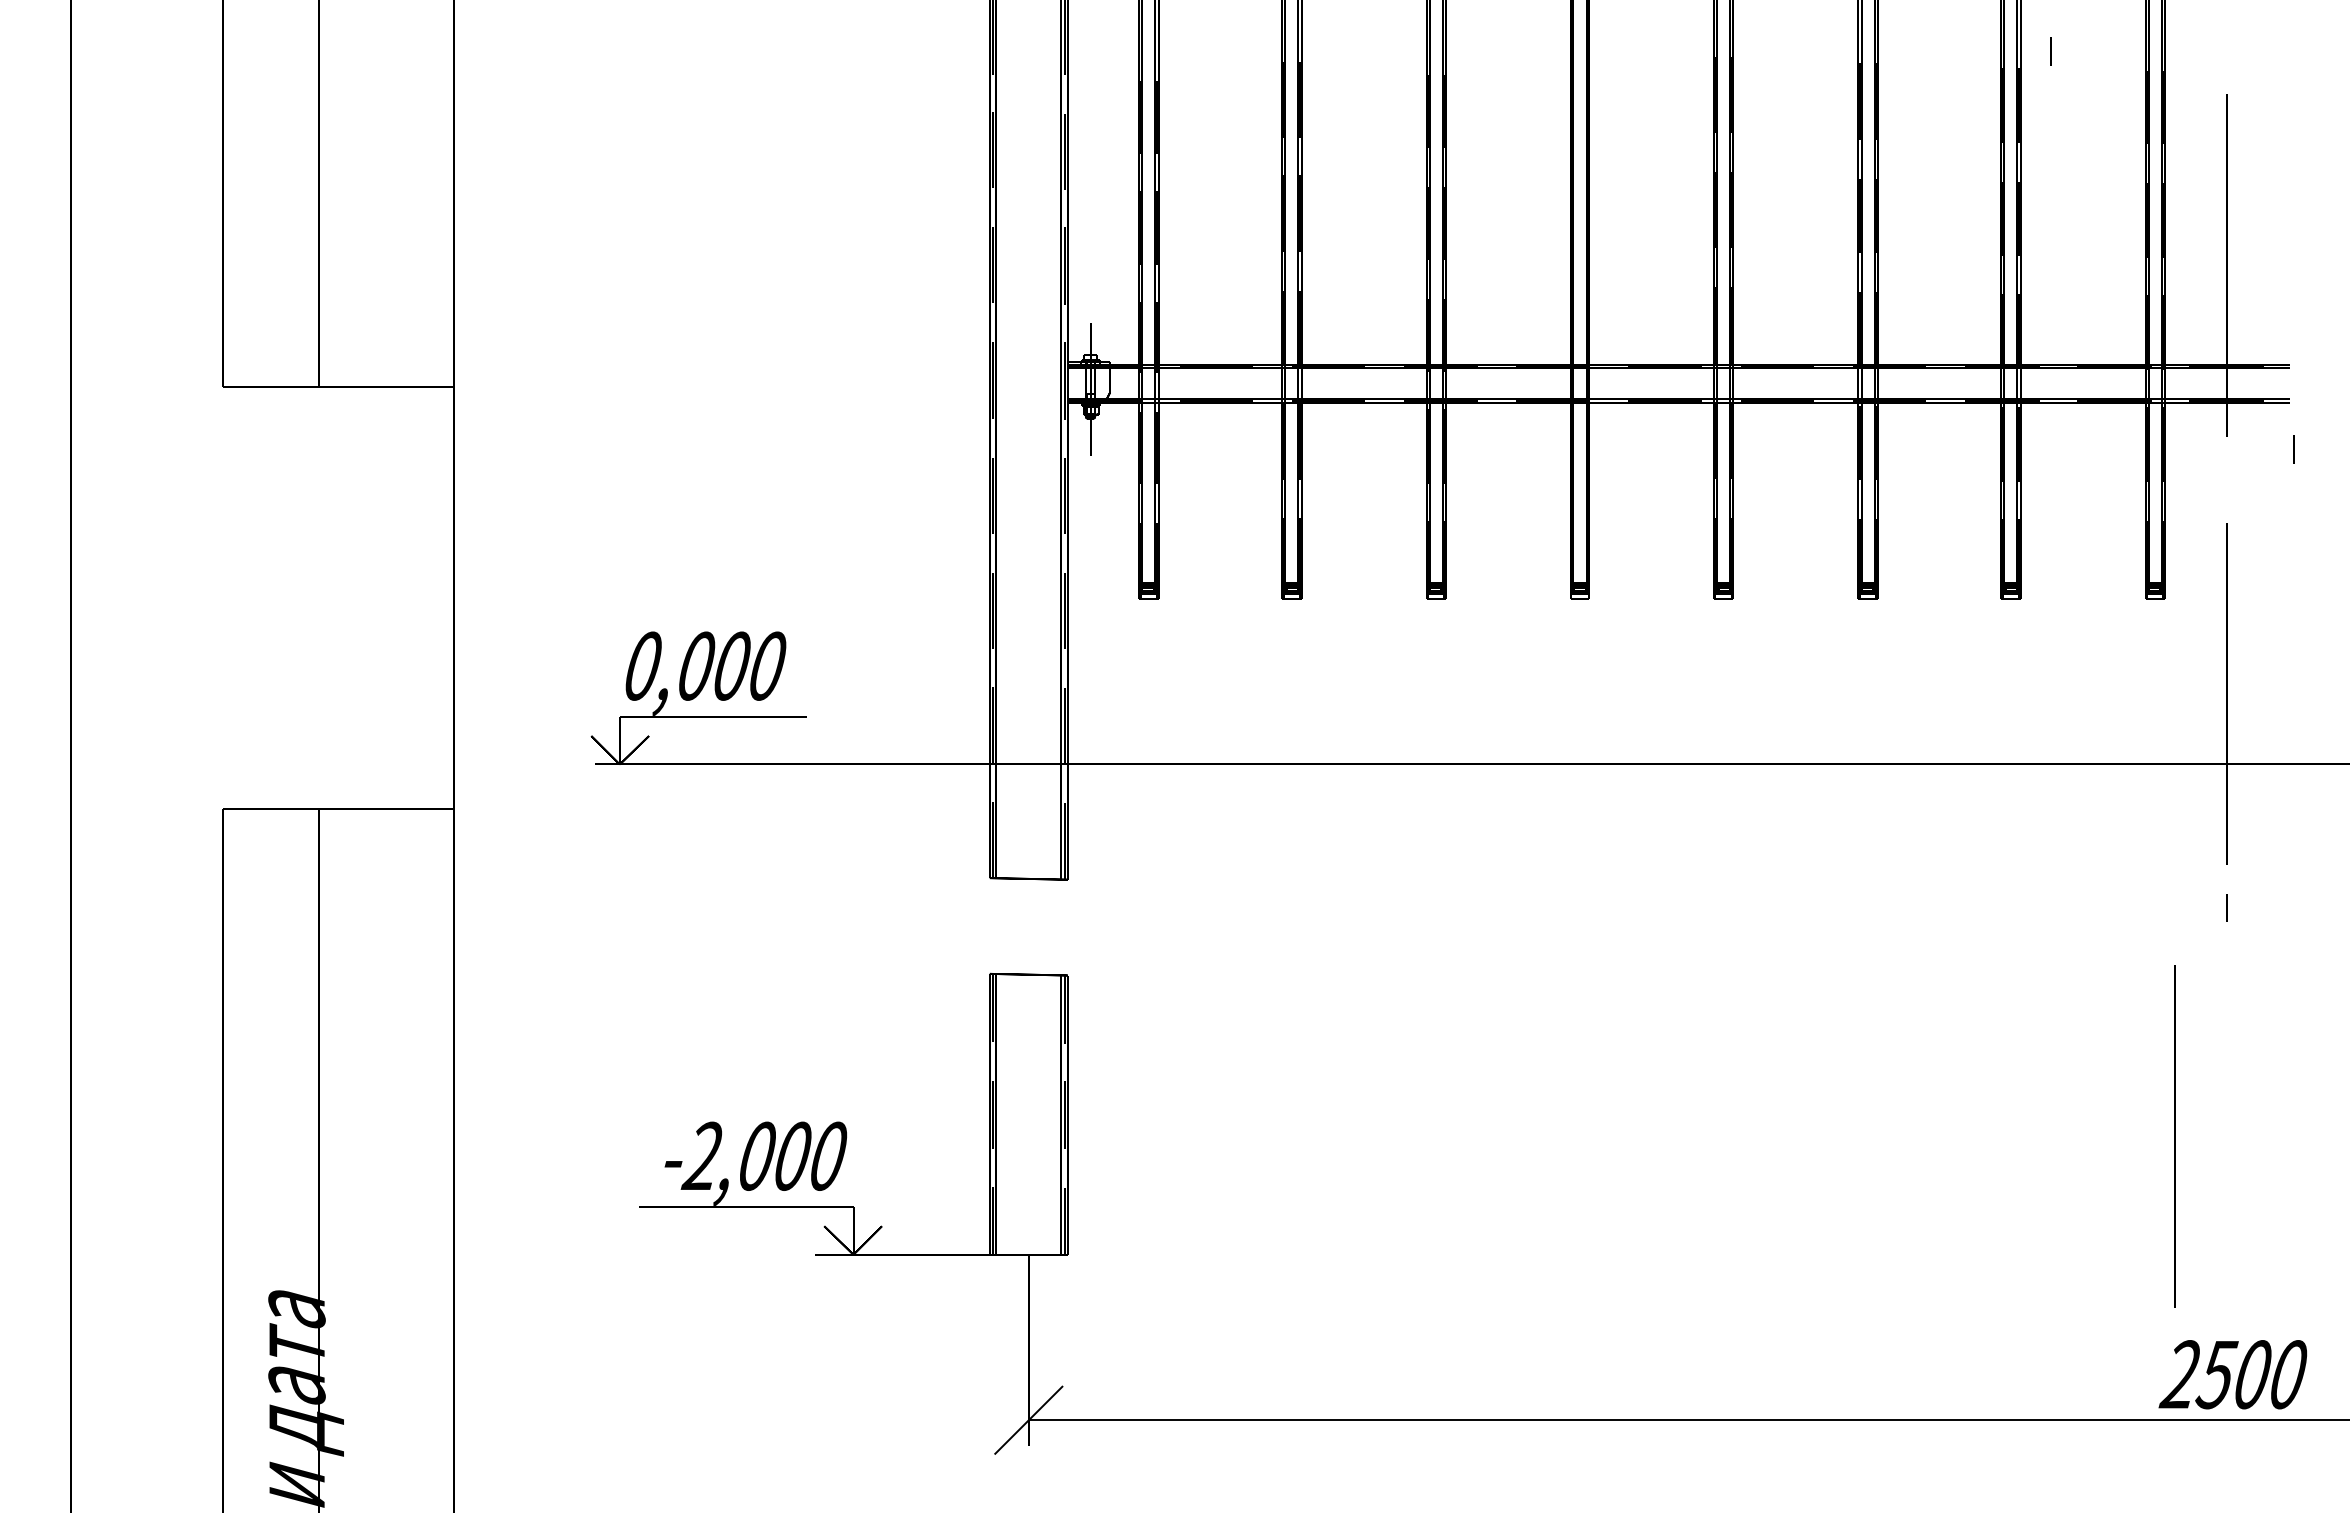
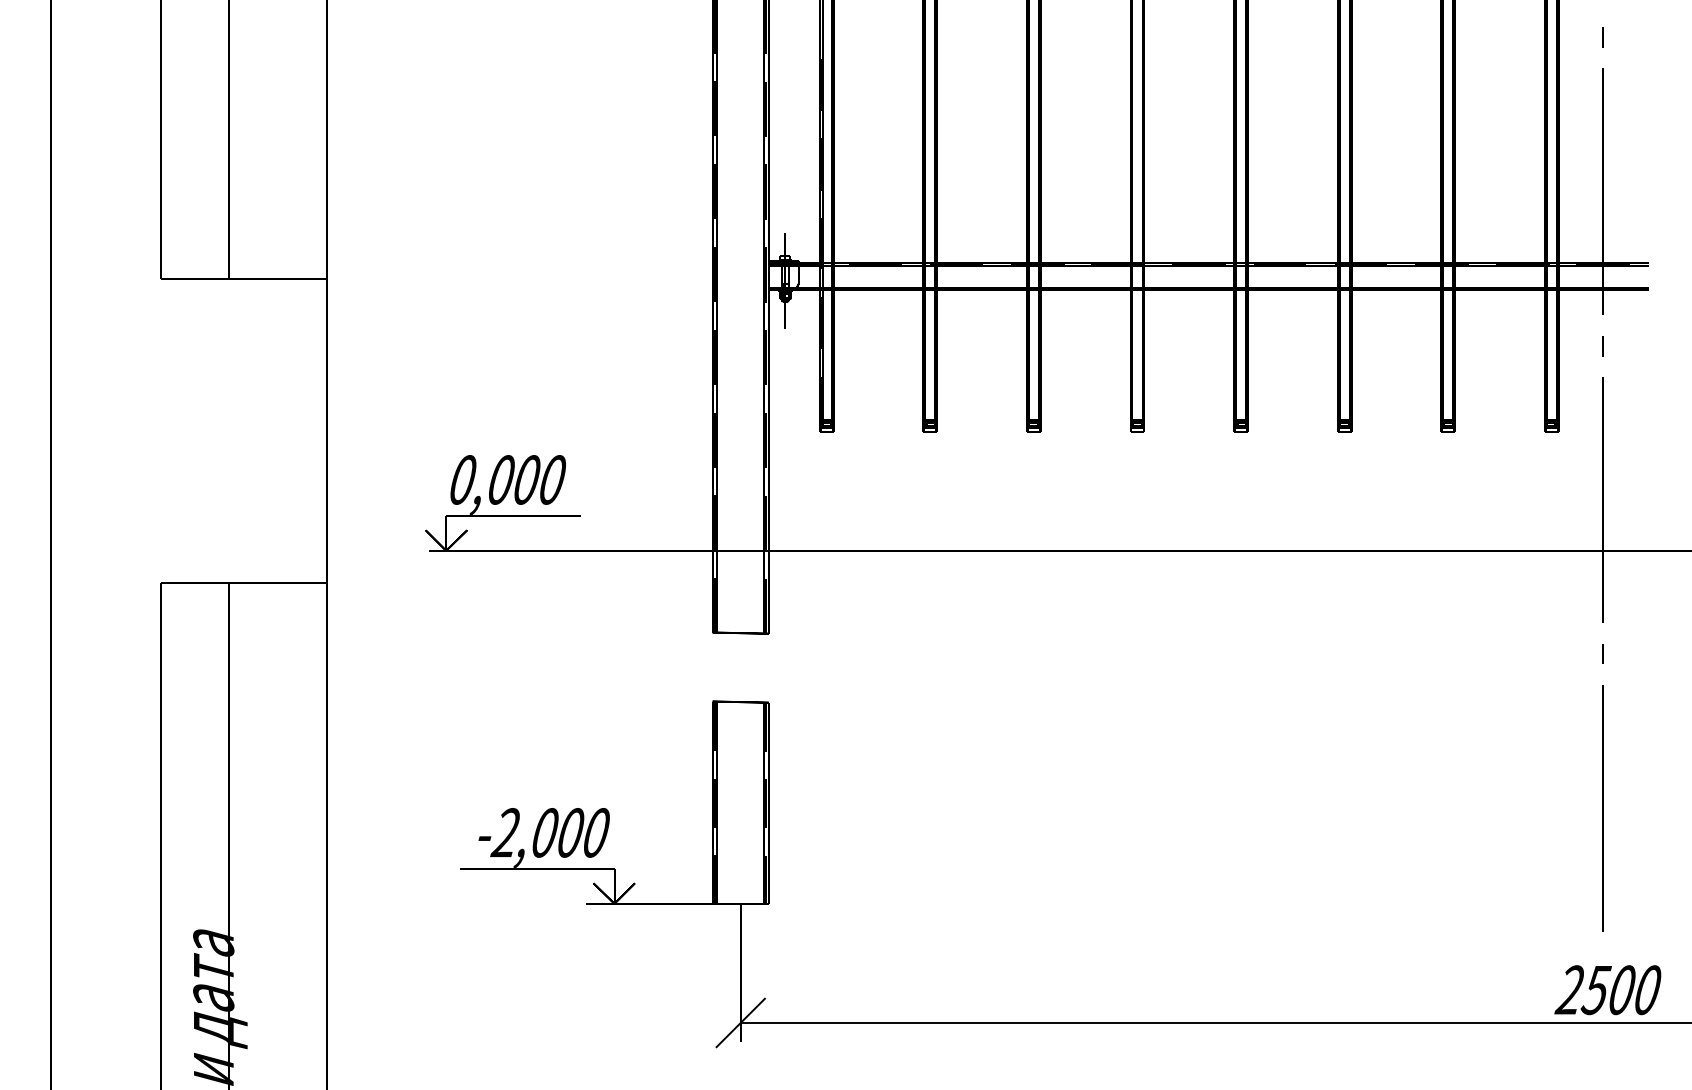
line: (2050, 51) -> (1603, 37), moved
line: (2293, 449) -> (1603, 346), moved
line: (2174, 1136) -> (1603, 808), moved

